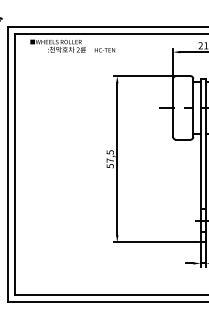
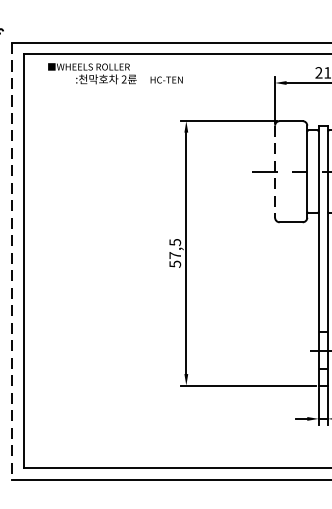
line: (173, 107) -> (275, 171), solid -> dashed
line: (7, 164) -> (11, 261), solid -> dashed

